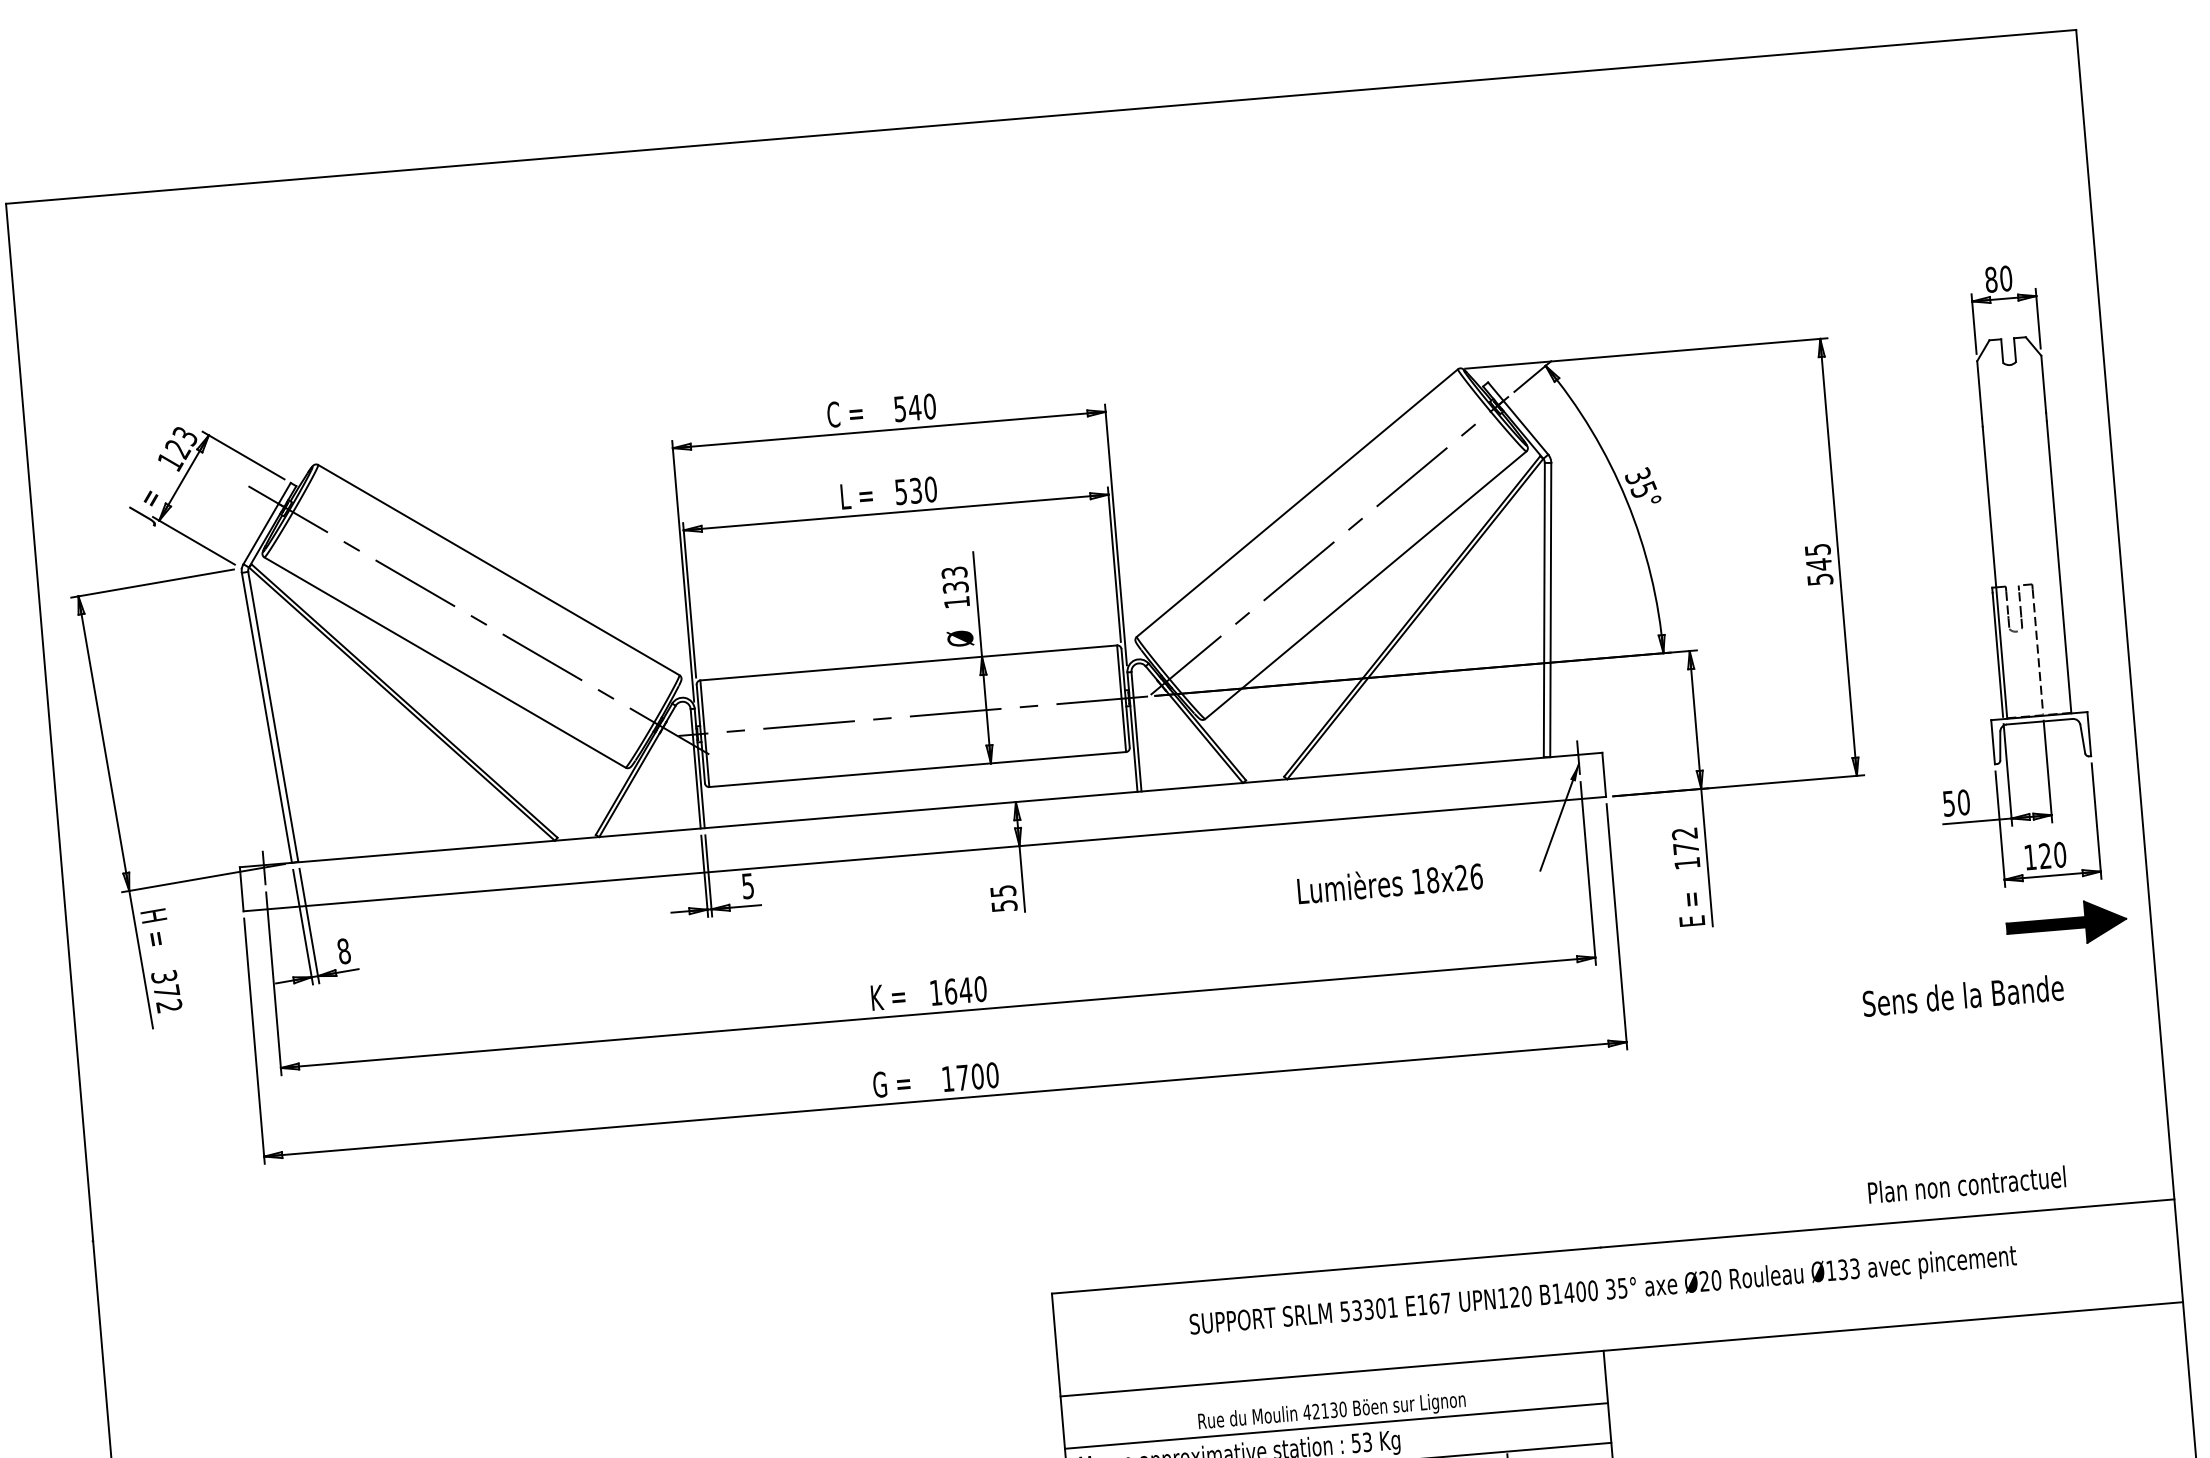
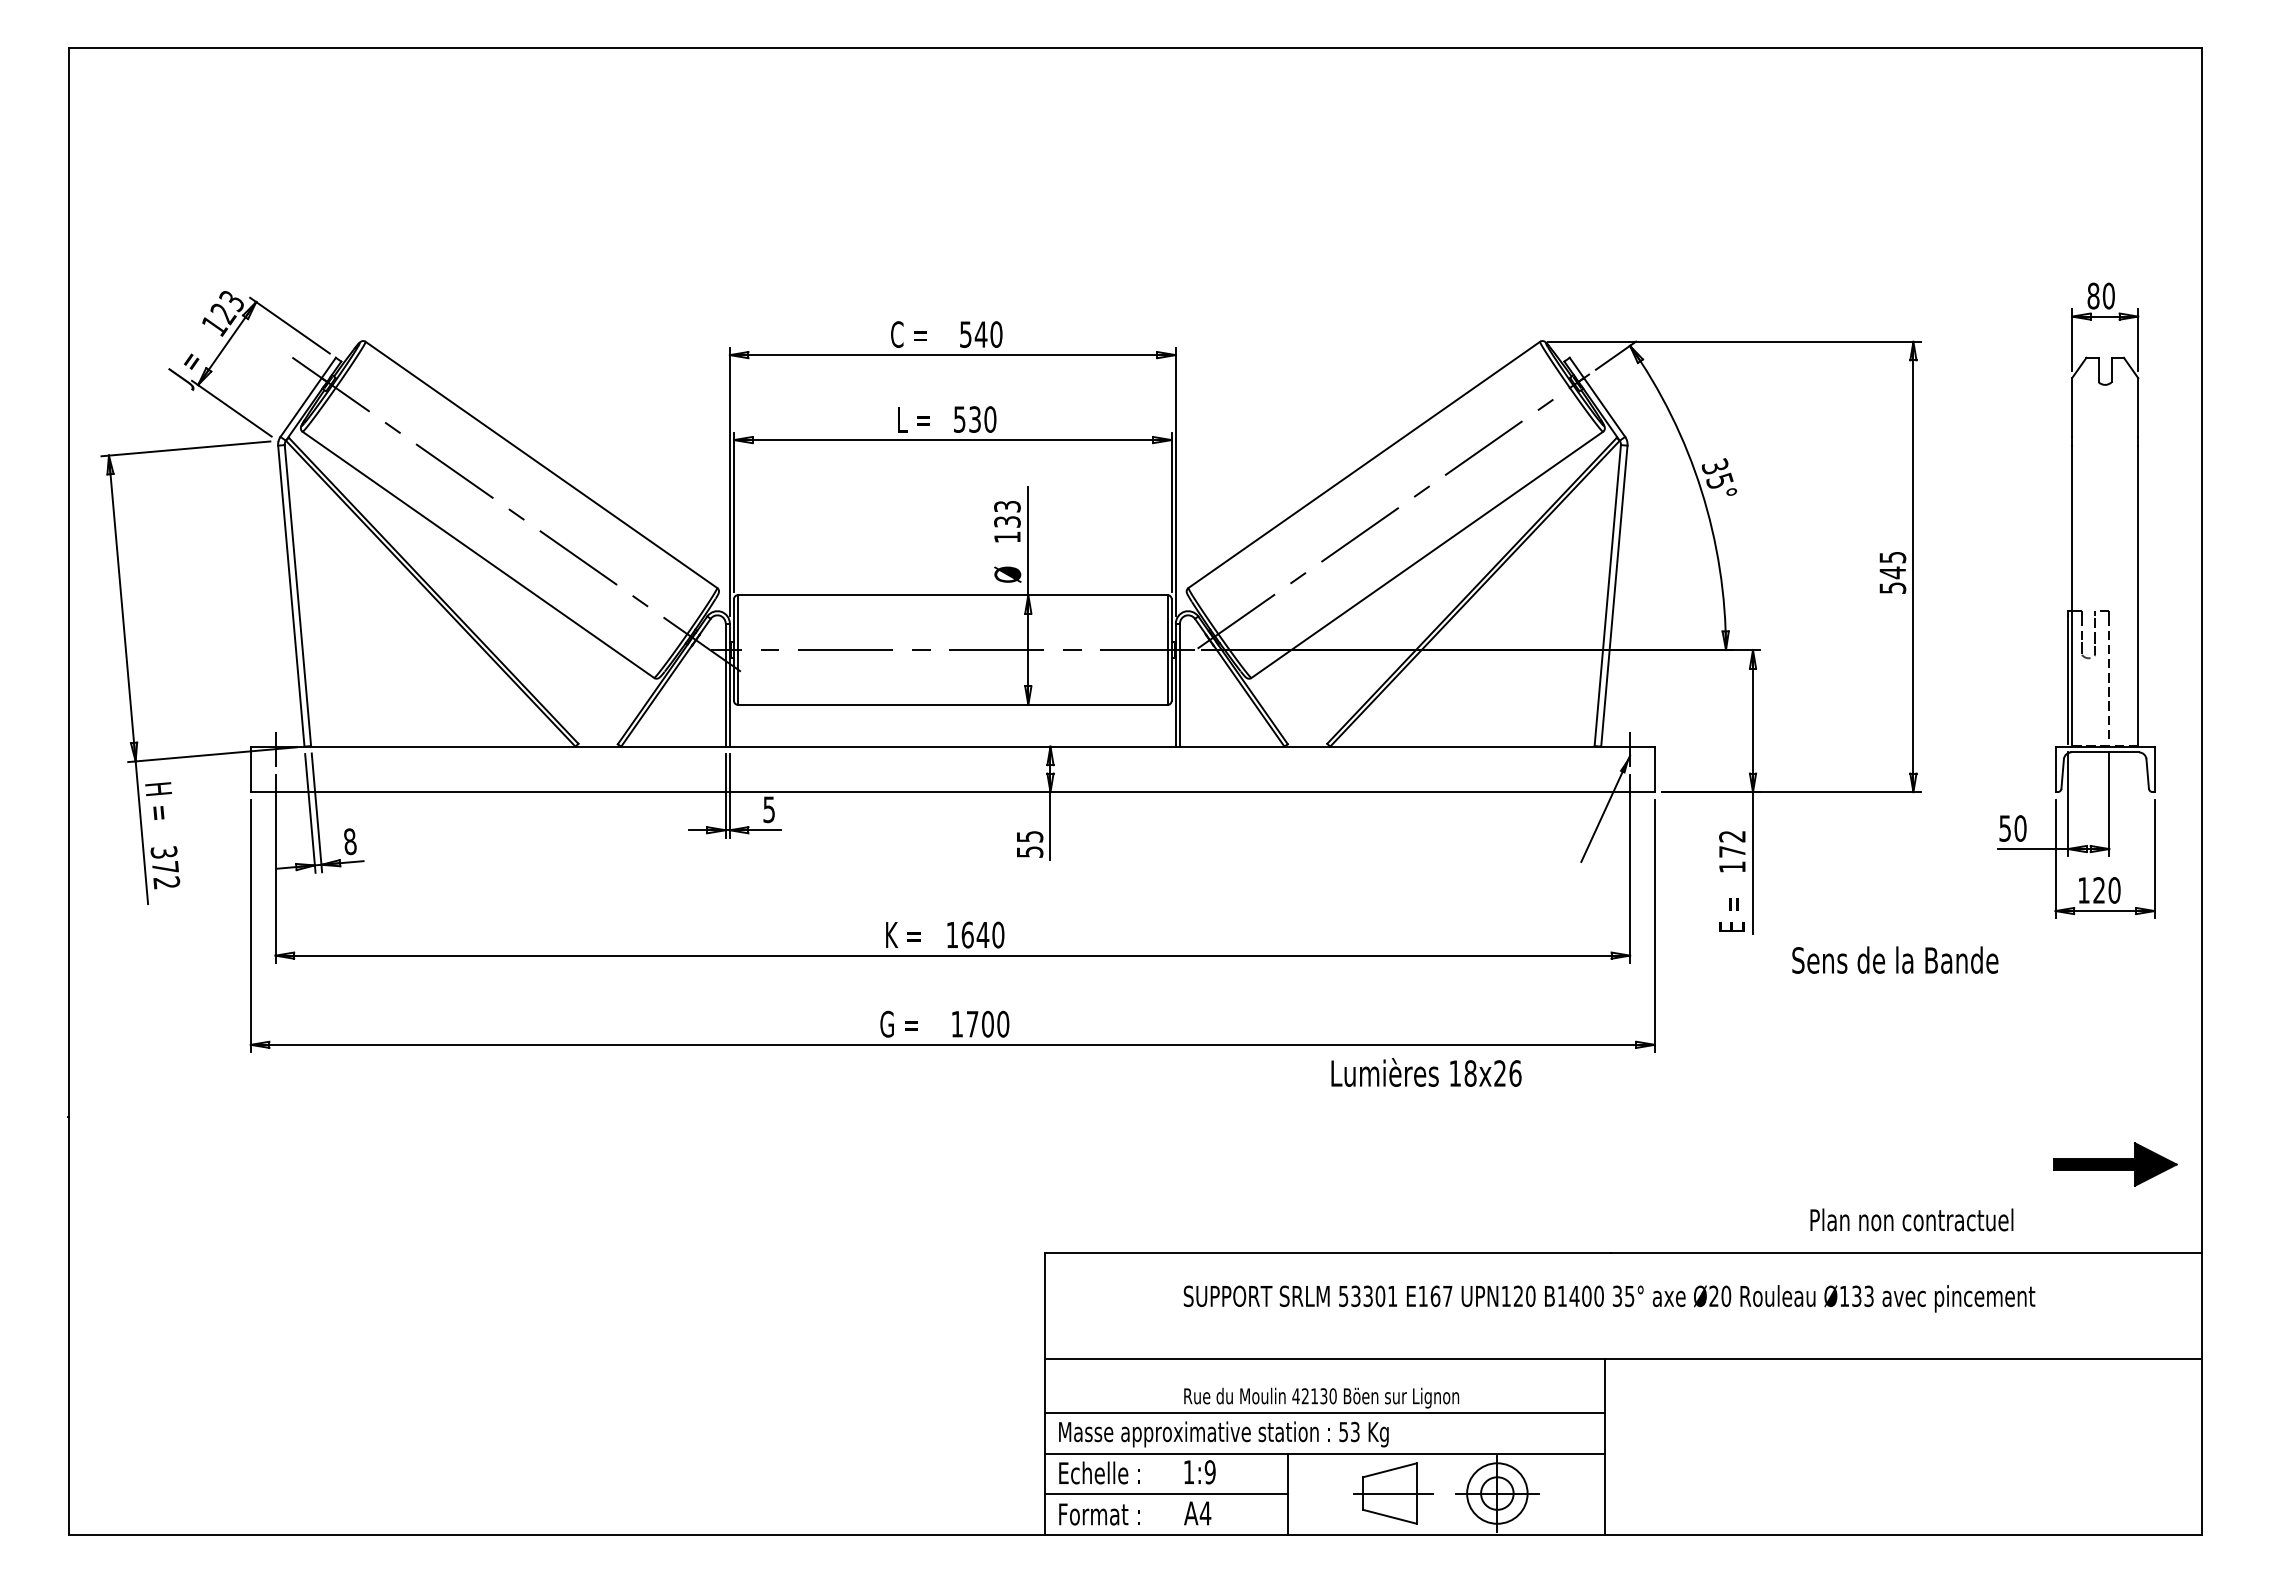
text: (1390, 882) -> (1426, 1072), moved
part: (2066, 923) -> (2115, 1164), moved
text: (1963, 994) -> (1895, 959), moved
text: (1966, 1184) -> (1911, 1219), moved

